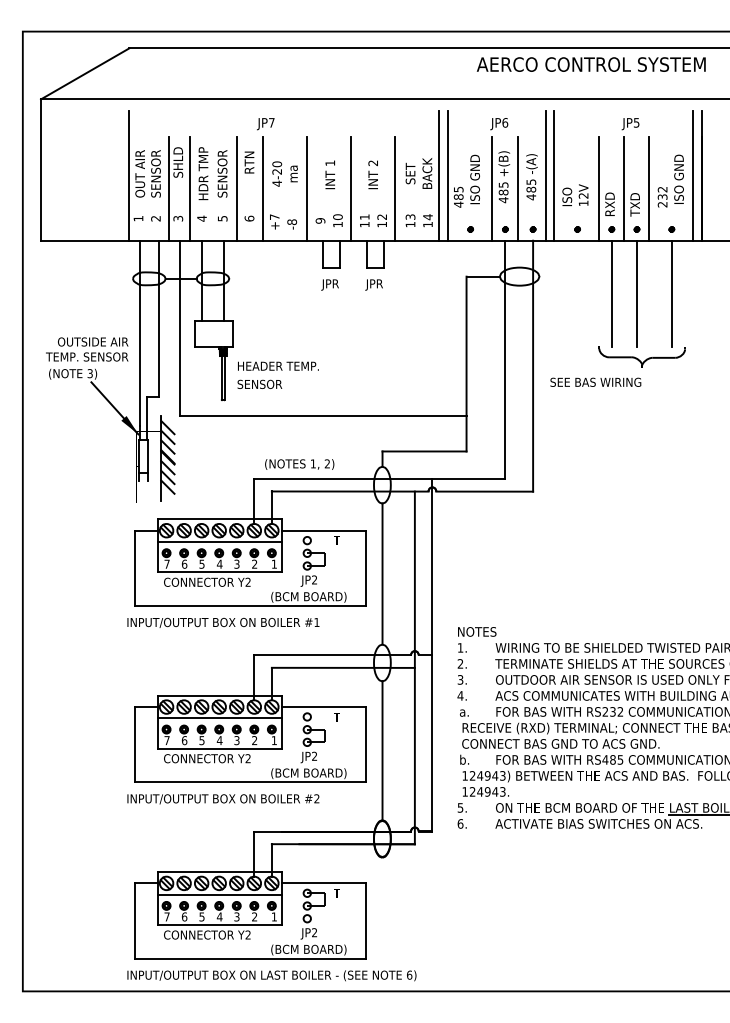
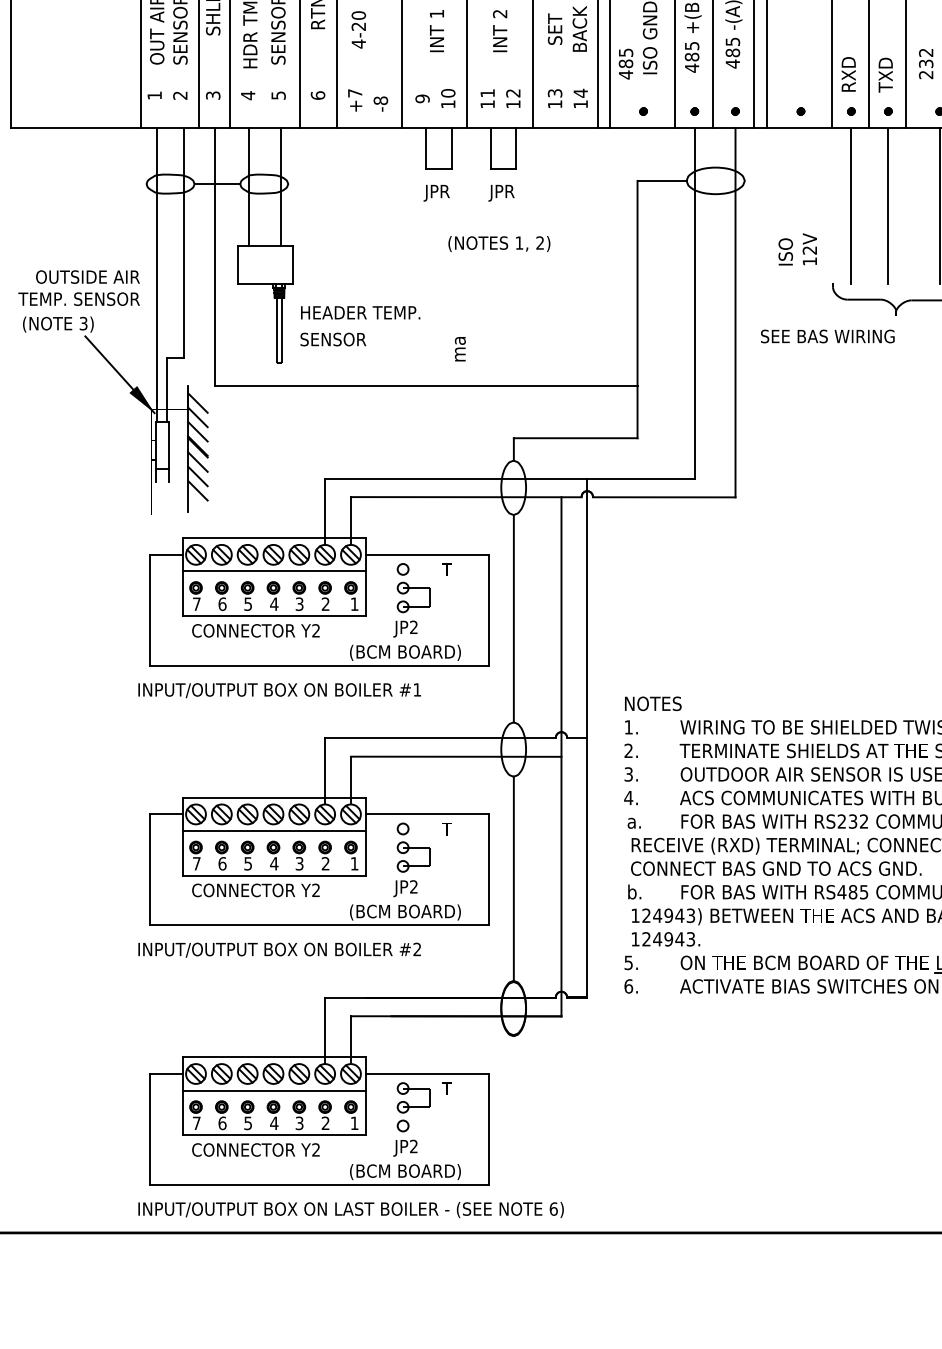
text: (293, 173) -> (459, 348), moved
text: (575, 195) -> (797, 249), moved
text: (299, 464) -> (499, 243), moved

